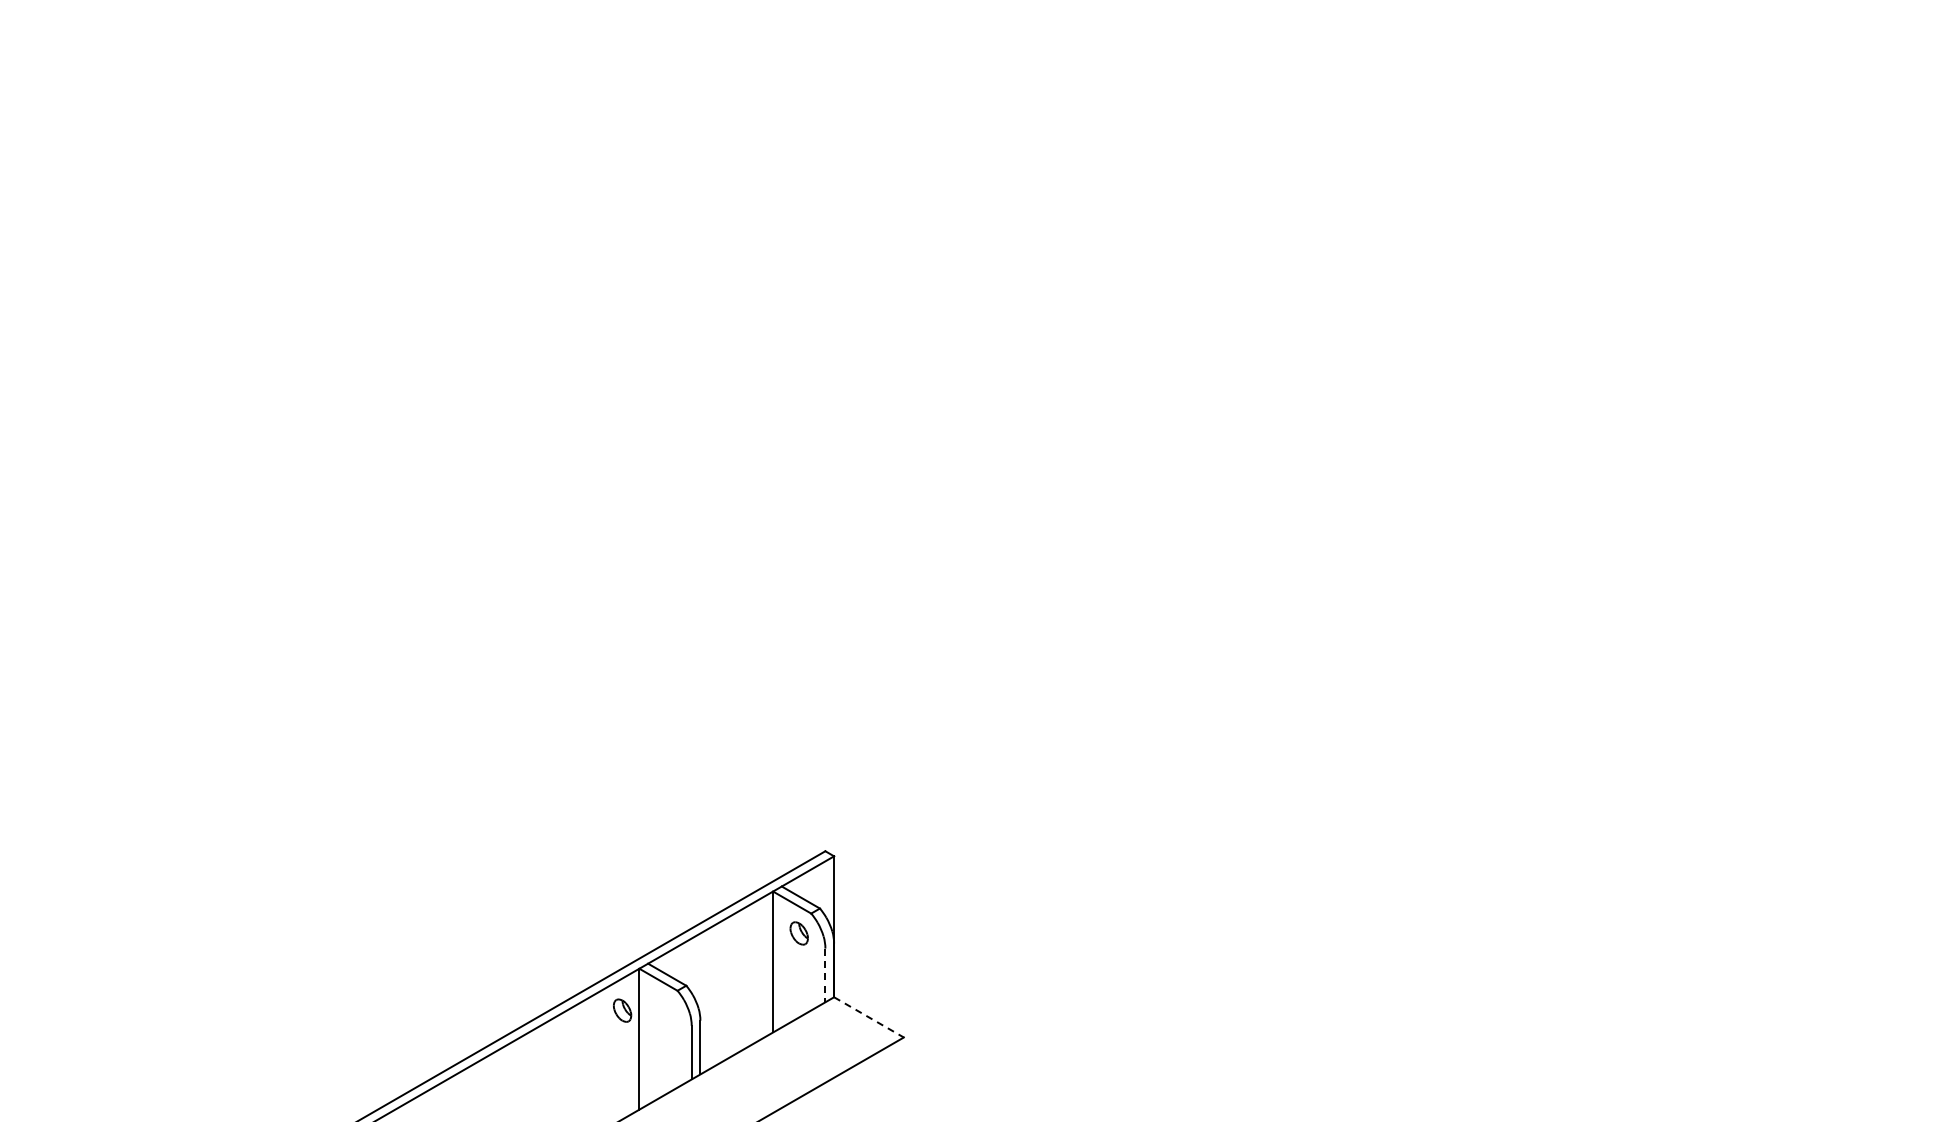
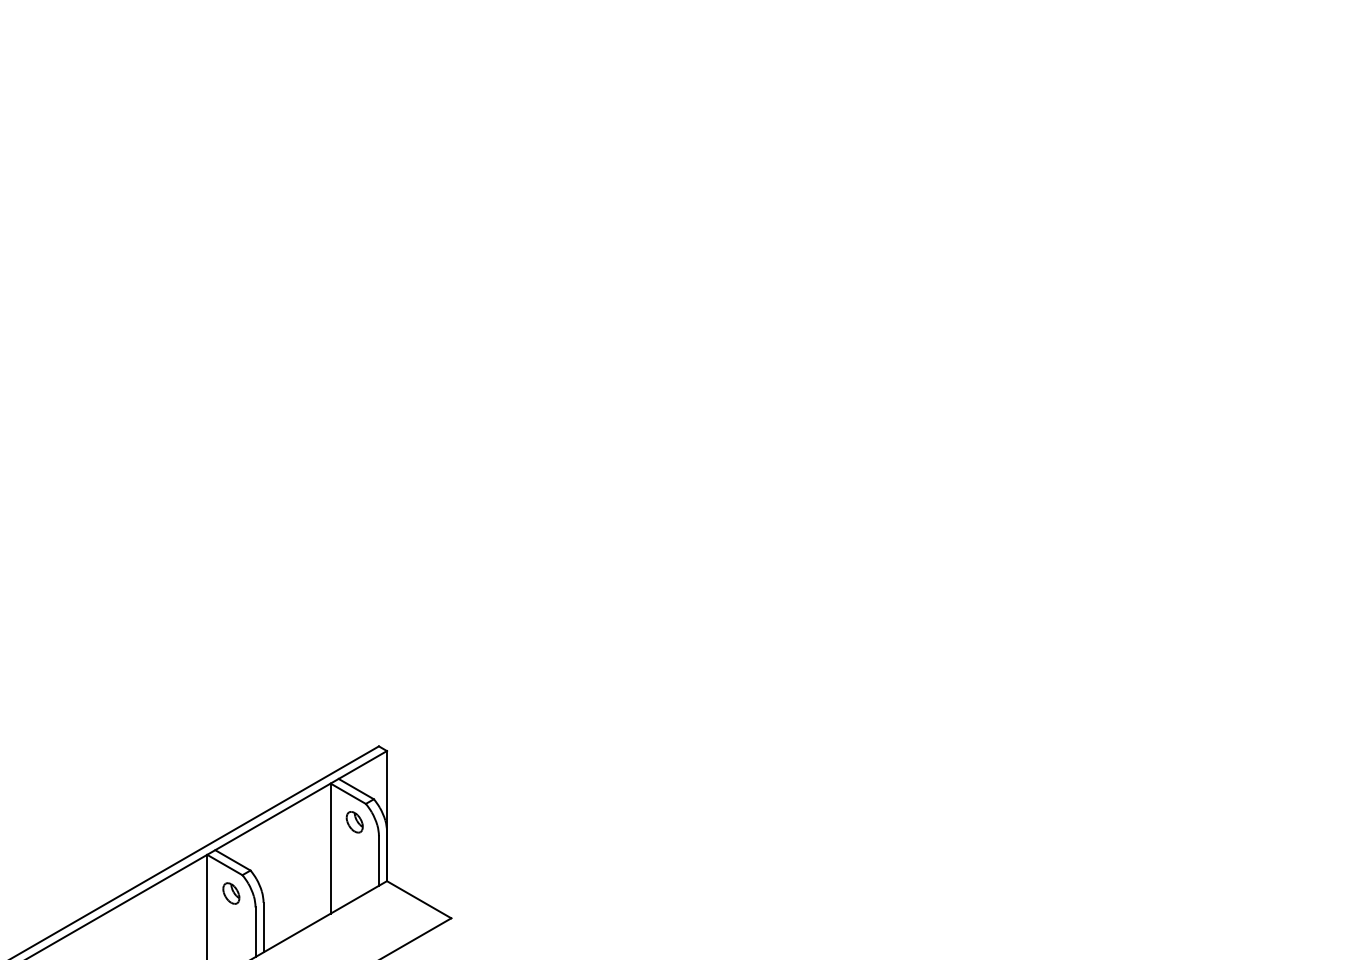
line: (825, 975) -> (379, 861), dashed -> solid
part: (622, 1010) -> (231, 893), moved
line: (869, 1017) -> (419, 899), dashed -> solid

